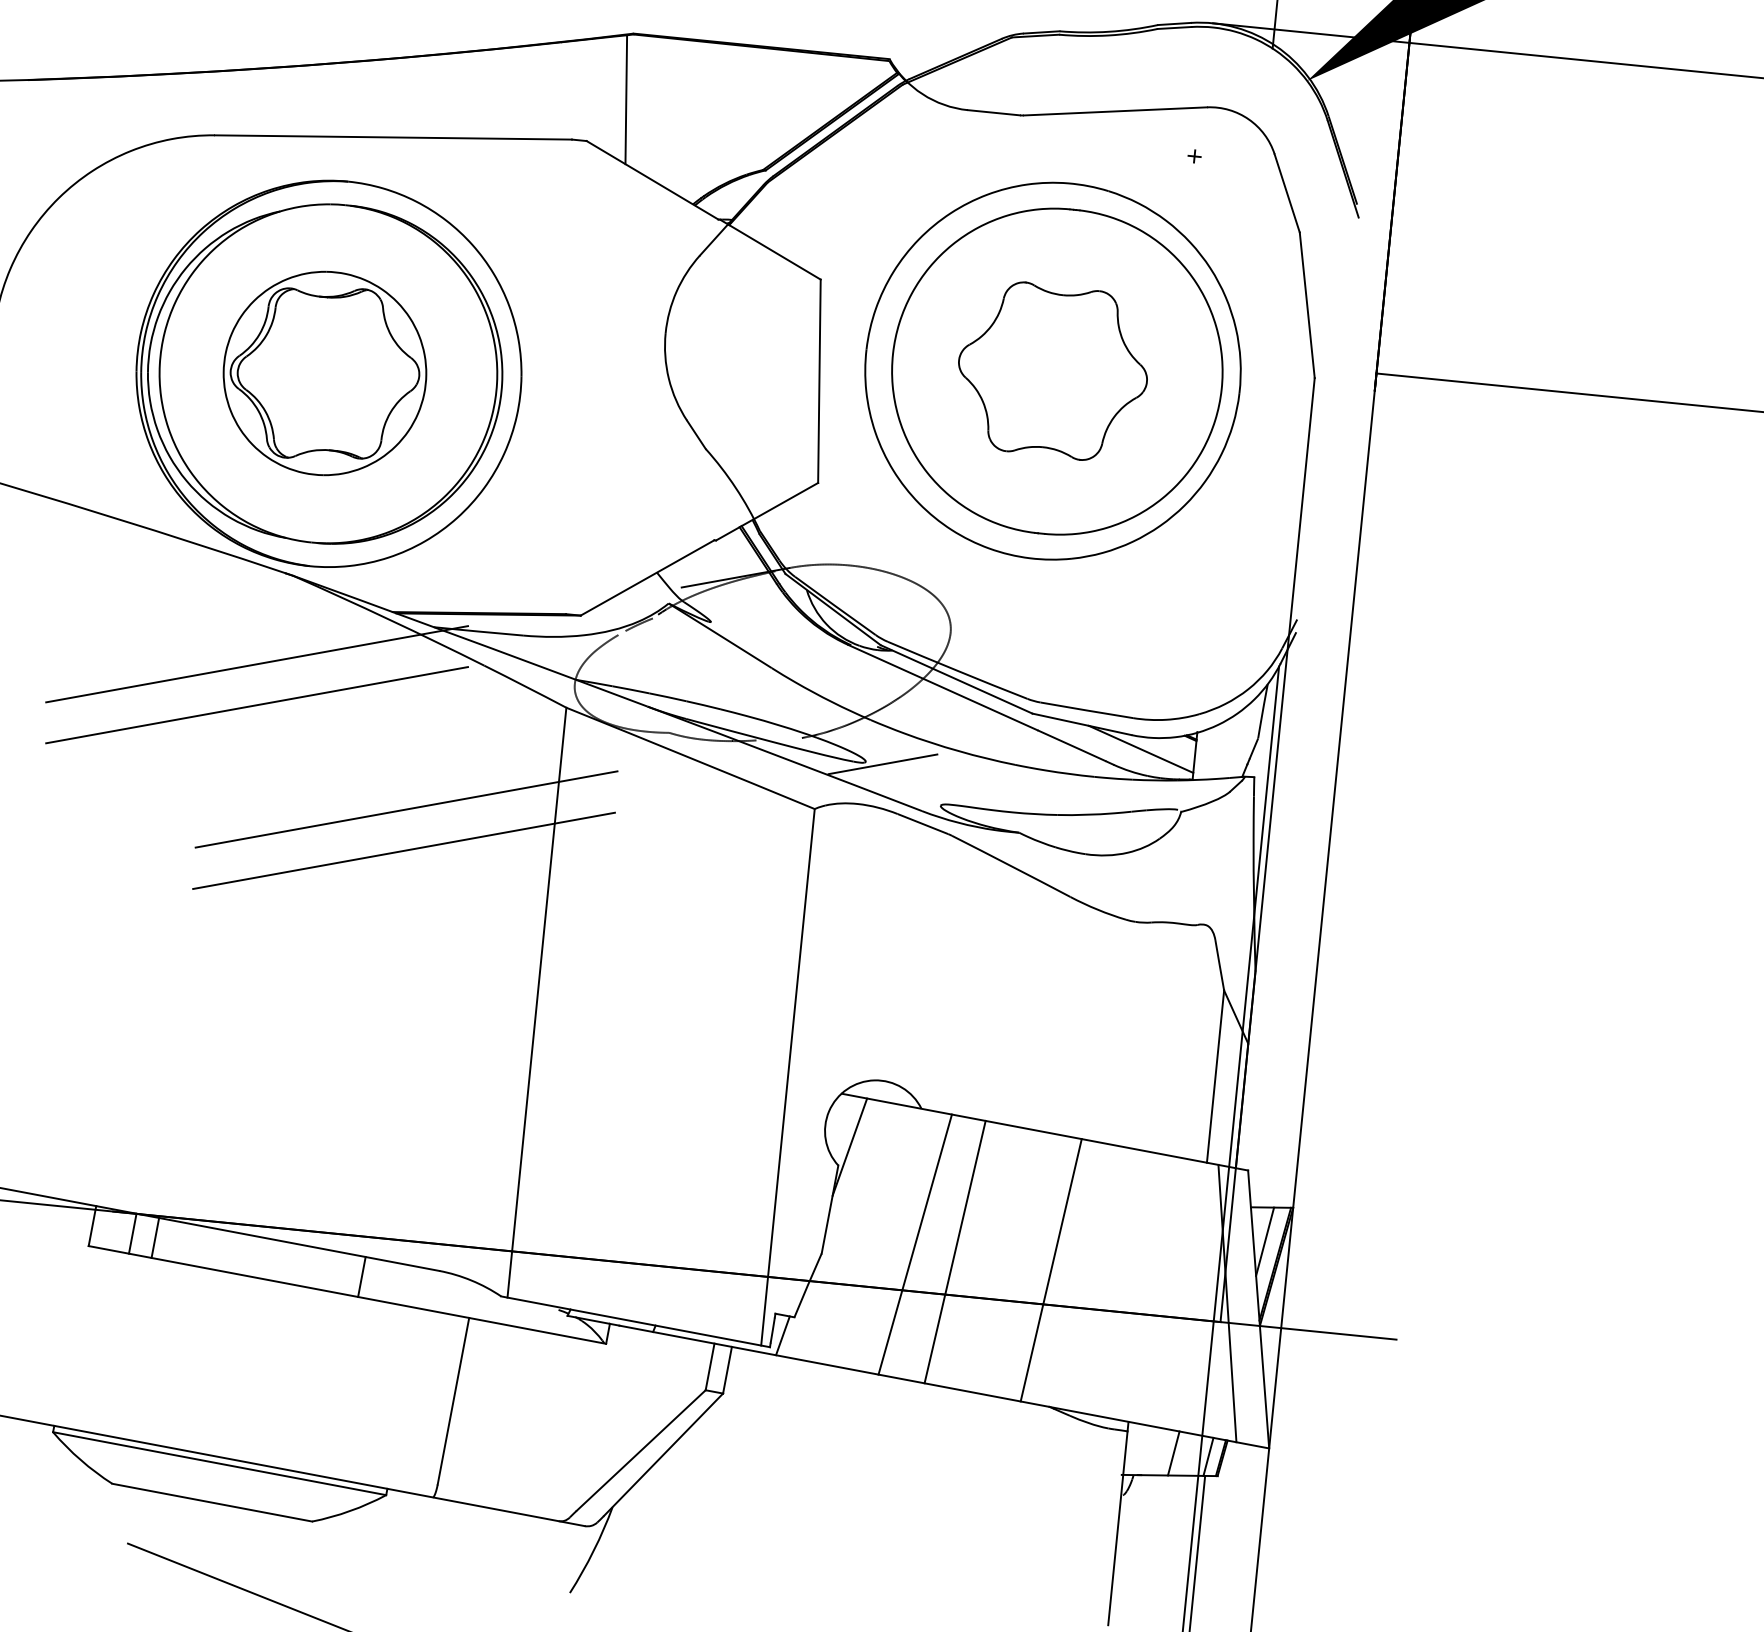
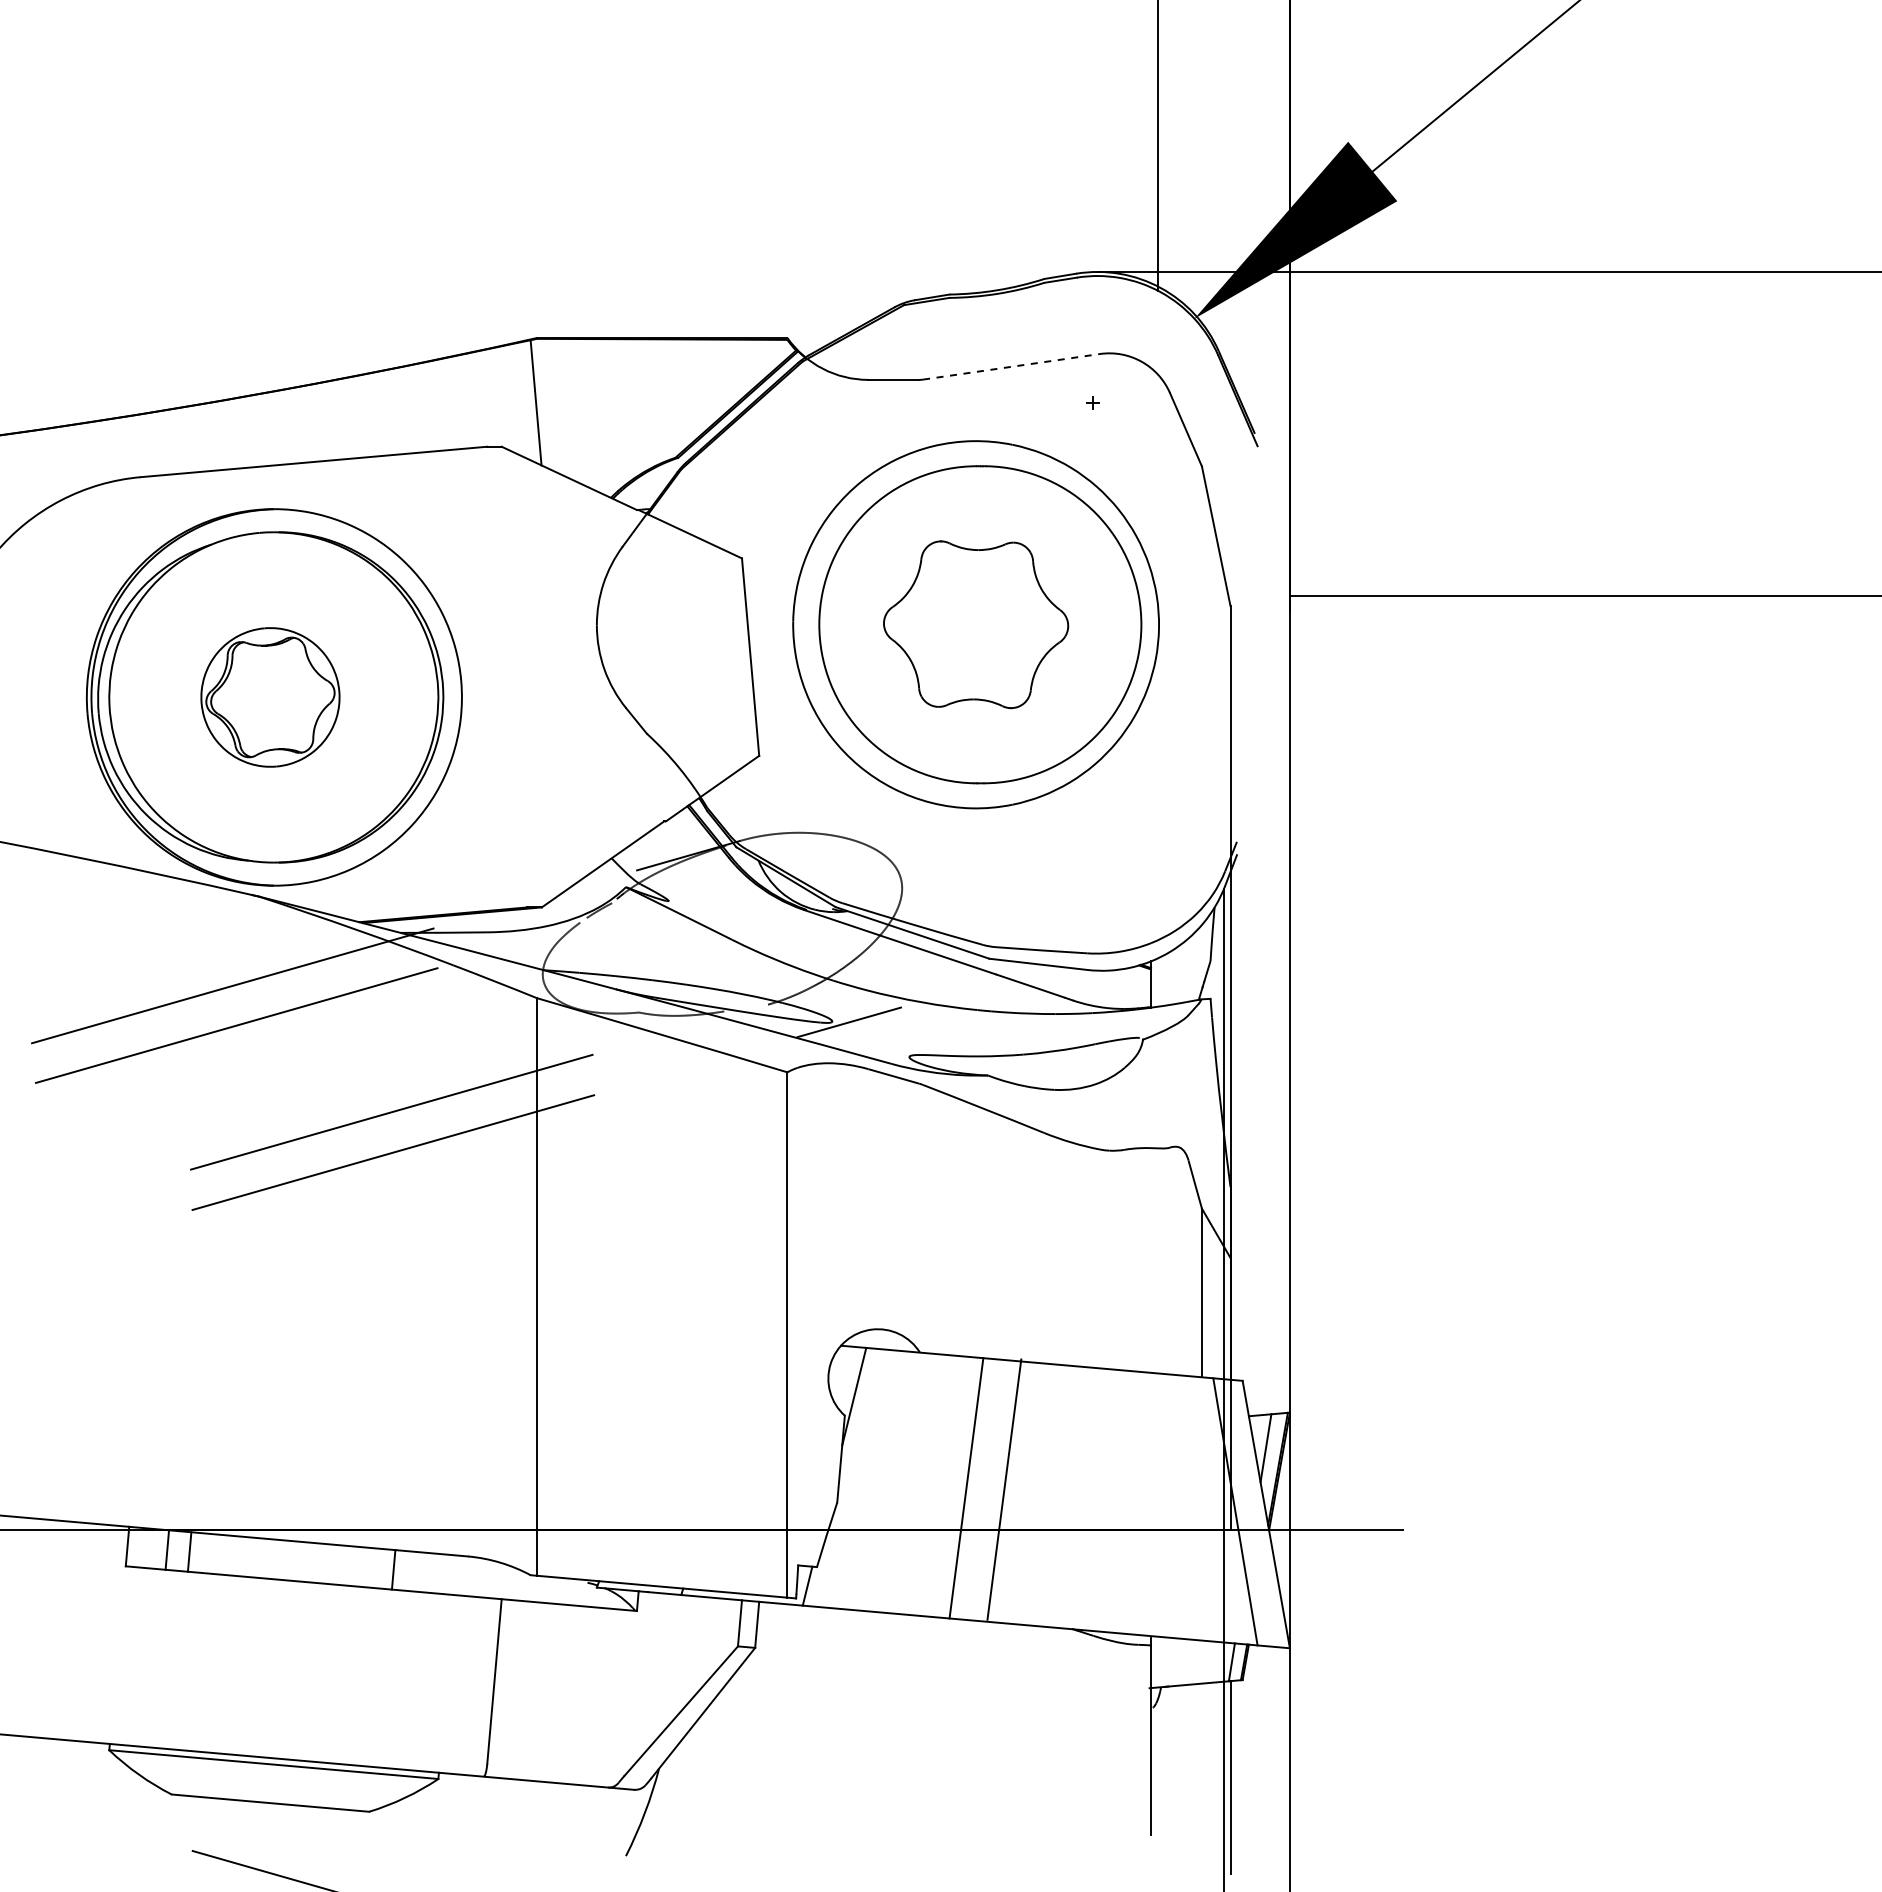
line: (1116, 111) -> (1012, 366), solid -> dashed
part: (325, 373) -> (270, 697), size x0.7
line: (1141, 749) -> (1098, 982), removed
line: (915, 1244) -> (927, 1484), removed
line: (1051, 1270) -> (1004, 1489), moved
line: (1173, 1453) -> (1197, 1662), removed

